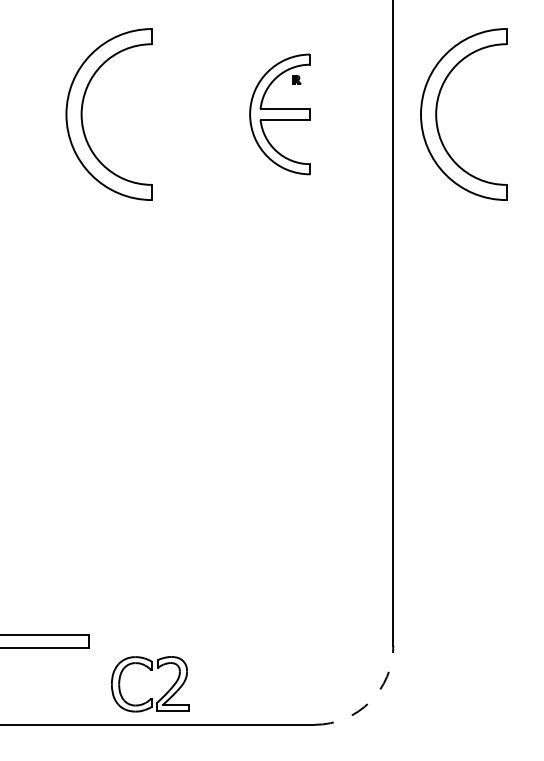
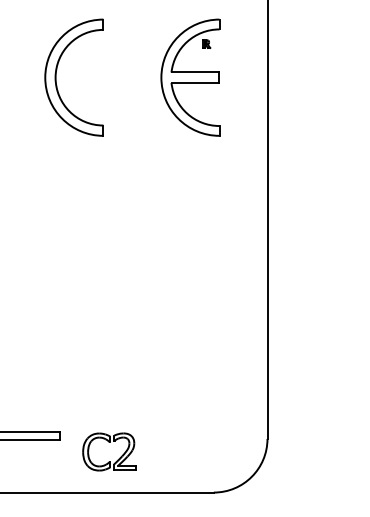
part: (280, 114) -> (190, 77), size x1.43
part: (437, 114) -> (297, 77), removed
part: (150, 670) -> (109, 442), moved
arc: (369, 701) -> (251, 476), dashed -> solid

